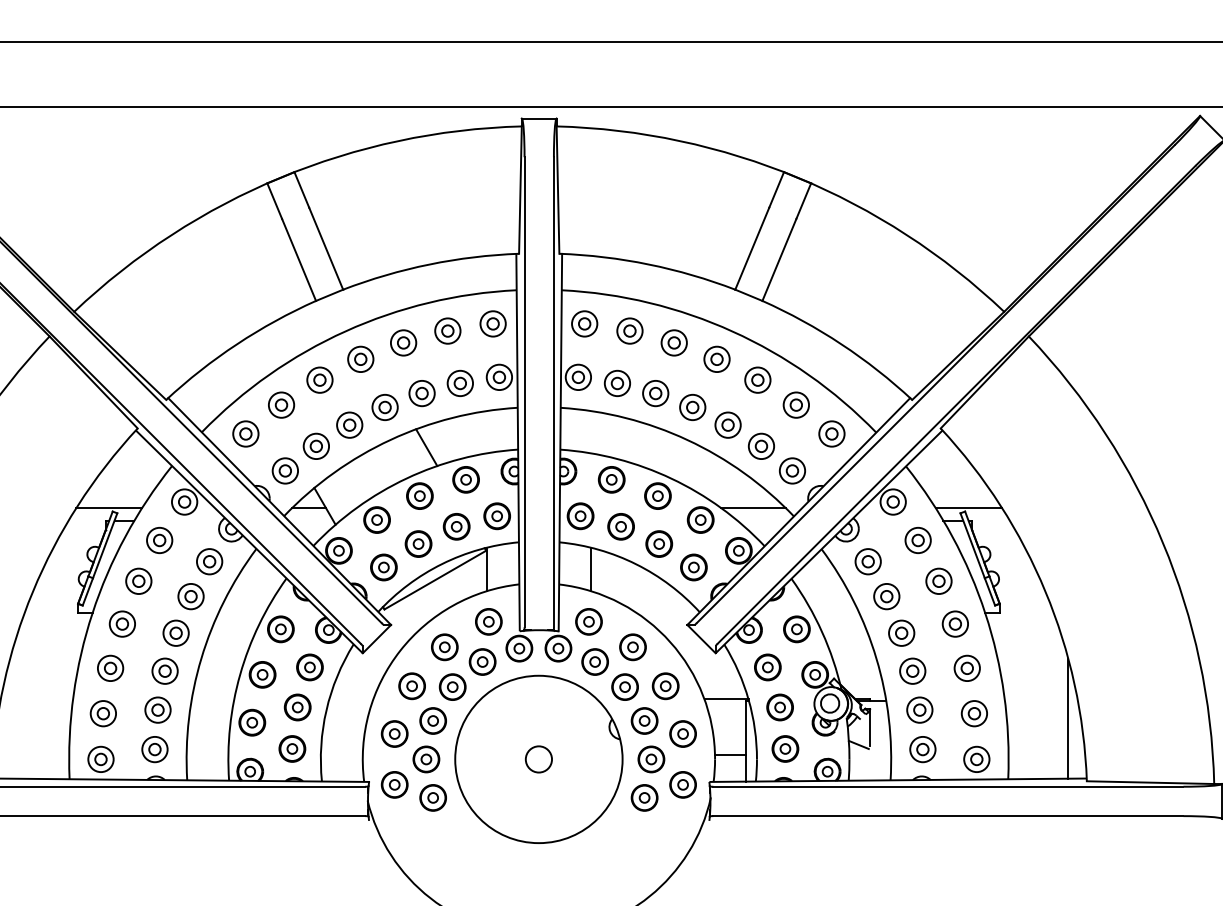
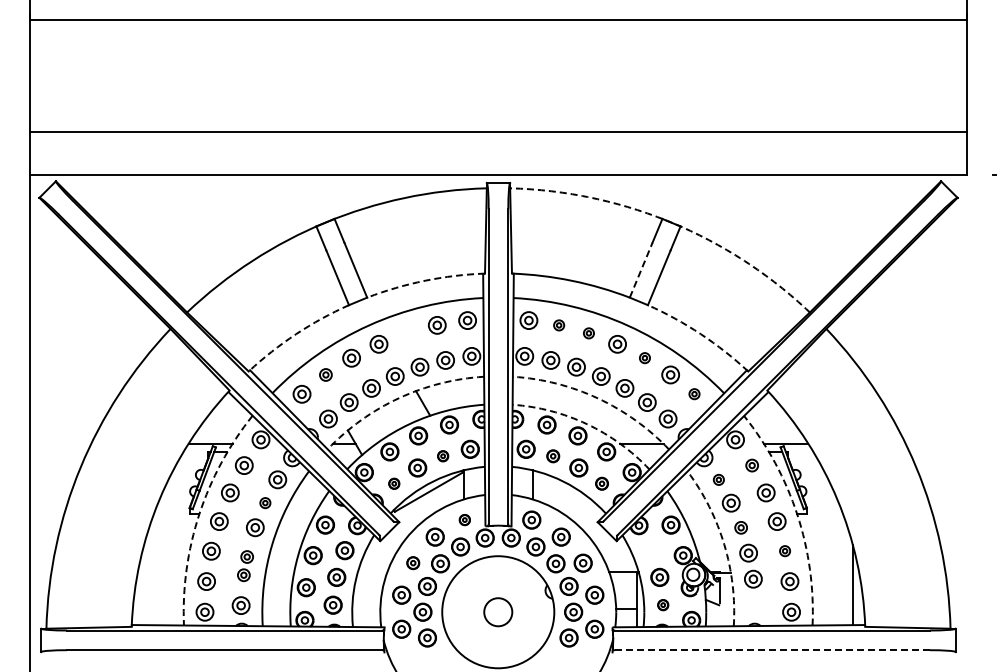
arc: (797, 177) -> (671, 222), solid -> dashed
line: (752, 249) -> (641, 270), solid -> dashed
arc: (430, 264) -> (425, 280), solid -> dashed
part: (628, 331) -> (558, 325), size x0.6
part: (403, 343) -> (407, 333), removed
part: (673, 343) -> (588, 333), size x0.6
arc: (237, 344) -> (296, 334), solid -> dashed
arc: (840, 344) -> (700, 334), solid -> dashed
part: (757, 379) -> (644, 357), size x0.6
part: (280, 404) -> (325, 374), size x0.7
part: (831, 432) -> (694, 393), size x0.6
arc: (391, 440) -> (399, 398), solid -> dashed
arc: (687, 440) -> (597, 398), solid -> dashed
arc: (672, 479) -> (587, 424), solid -> dashed
part: (455, 525) -> (442, 455), size x0.6
part: (619, 525) -> (552, 455), size x0.7
part: (917, 540) -> (751, 465), size x0.7
part: (867, 561) -> (718, 479), size x0.6
part: (382, 567) -> (393, 483), size x0.6
part: (693, 567) -> (601, 483), size x0.7
part: (191, 595) -> (265, 502), size x0.6
arc: (92, 613) -> (199, 514), solid -> dashed
arc: (985, 613) -> (797, 514), solid -> dashed
part: (488, 620) -> (464, 519), size x0.6
part: (900, 632) -> (740, 527), size x0.7
arc: (876, 658) -> (724, 544), solid -> dashed
part: (767, 667) -> (651, 550), removed
part: (966, 667) -> (784, 550), size x0.6
part: (410, 685) -> (412, 562), size x0.7
part: (161, 689) -> (245, 565), size x0.7
part: (784, 747) -> (662, 604), size x0.6
part: (922, 749) -> (755, 605), removed
circle: (539, 759) -> (498, 612), size x1.6
line: (948, 816) -> (772, 650), solid -> dashed

